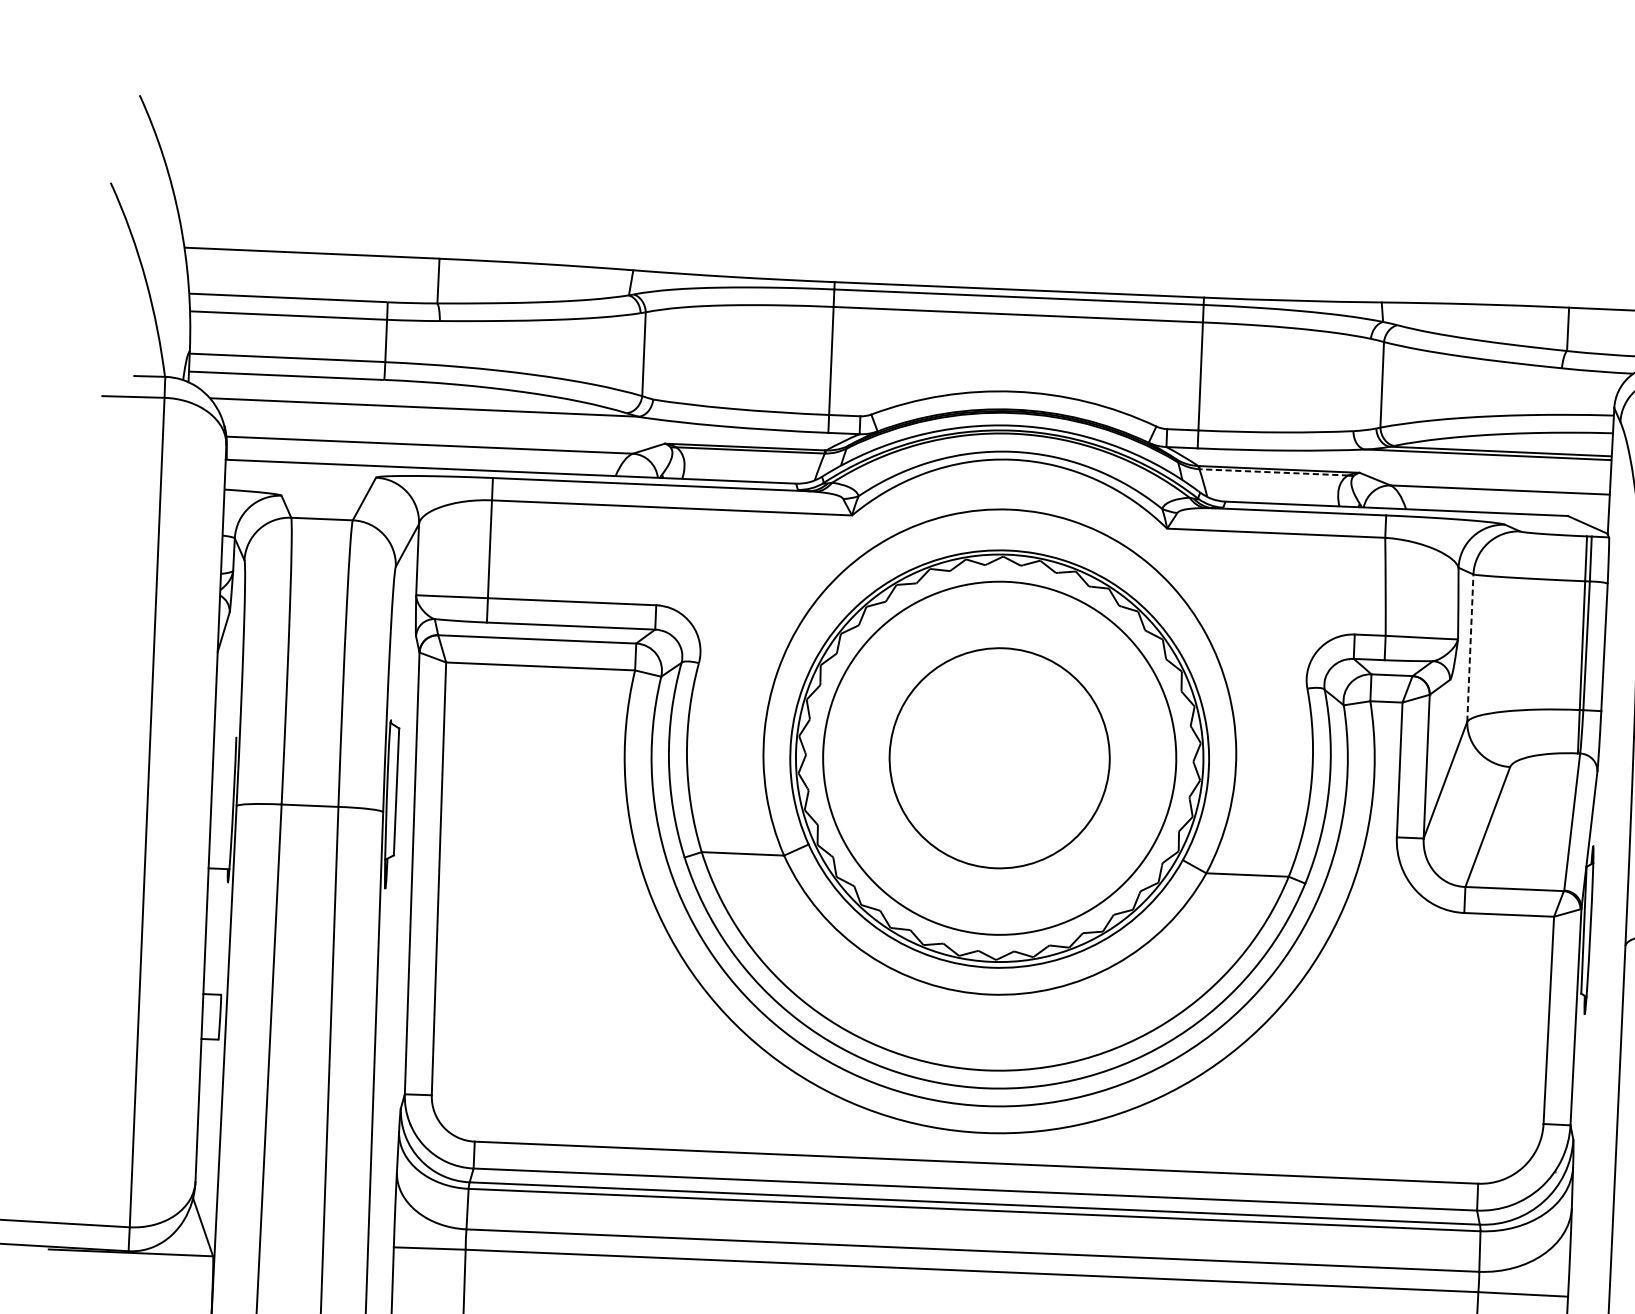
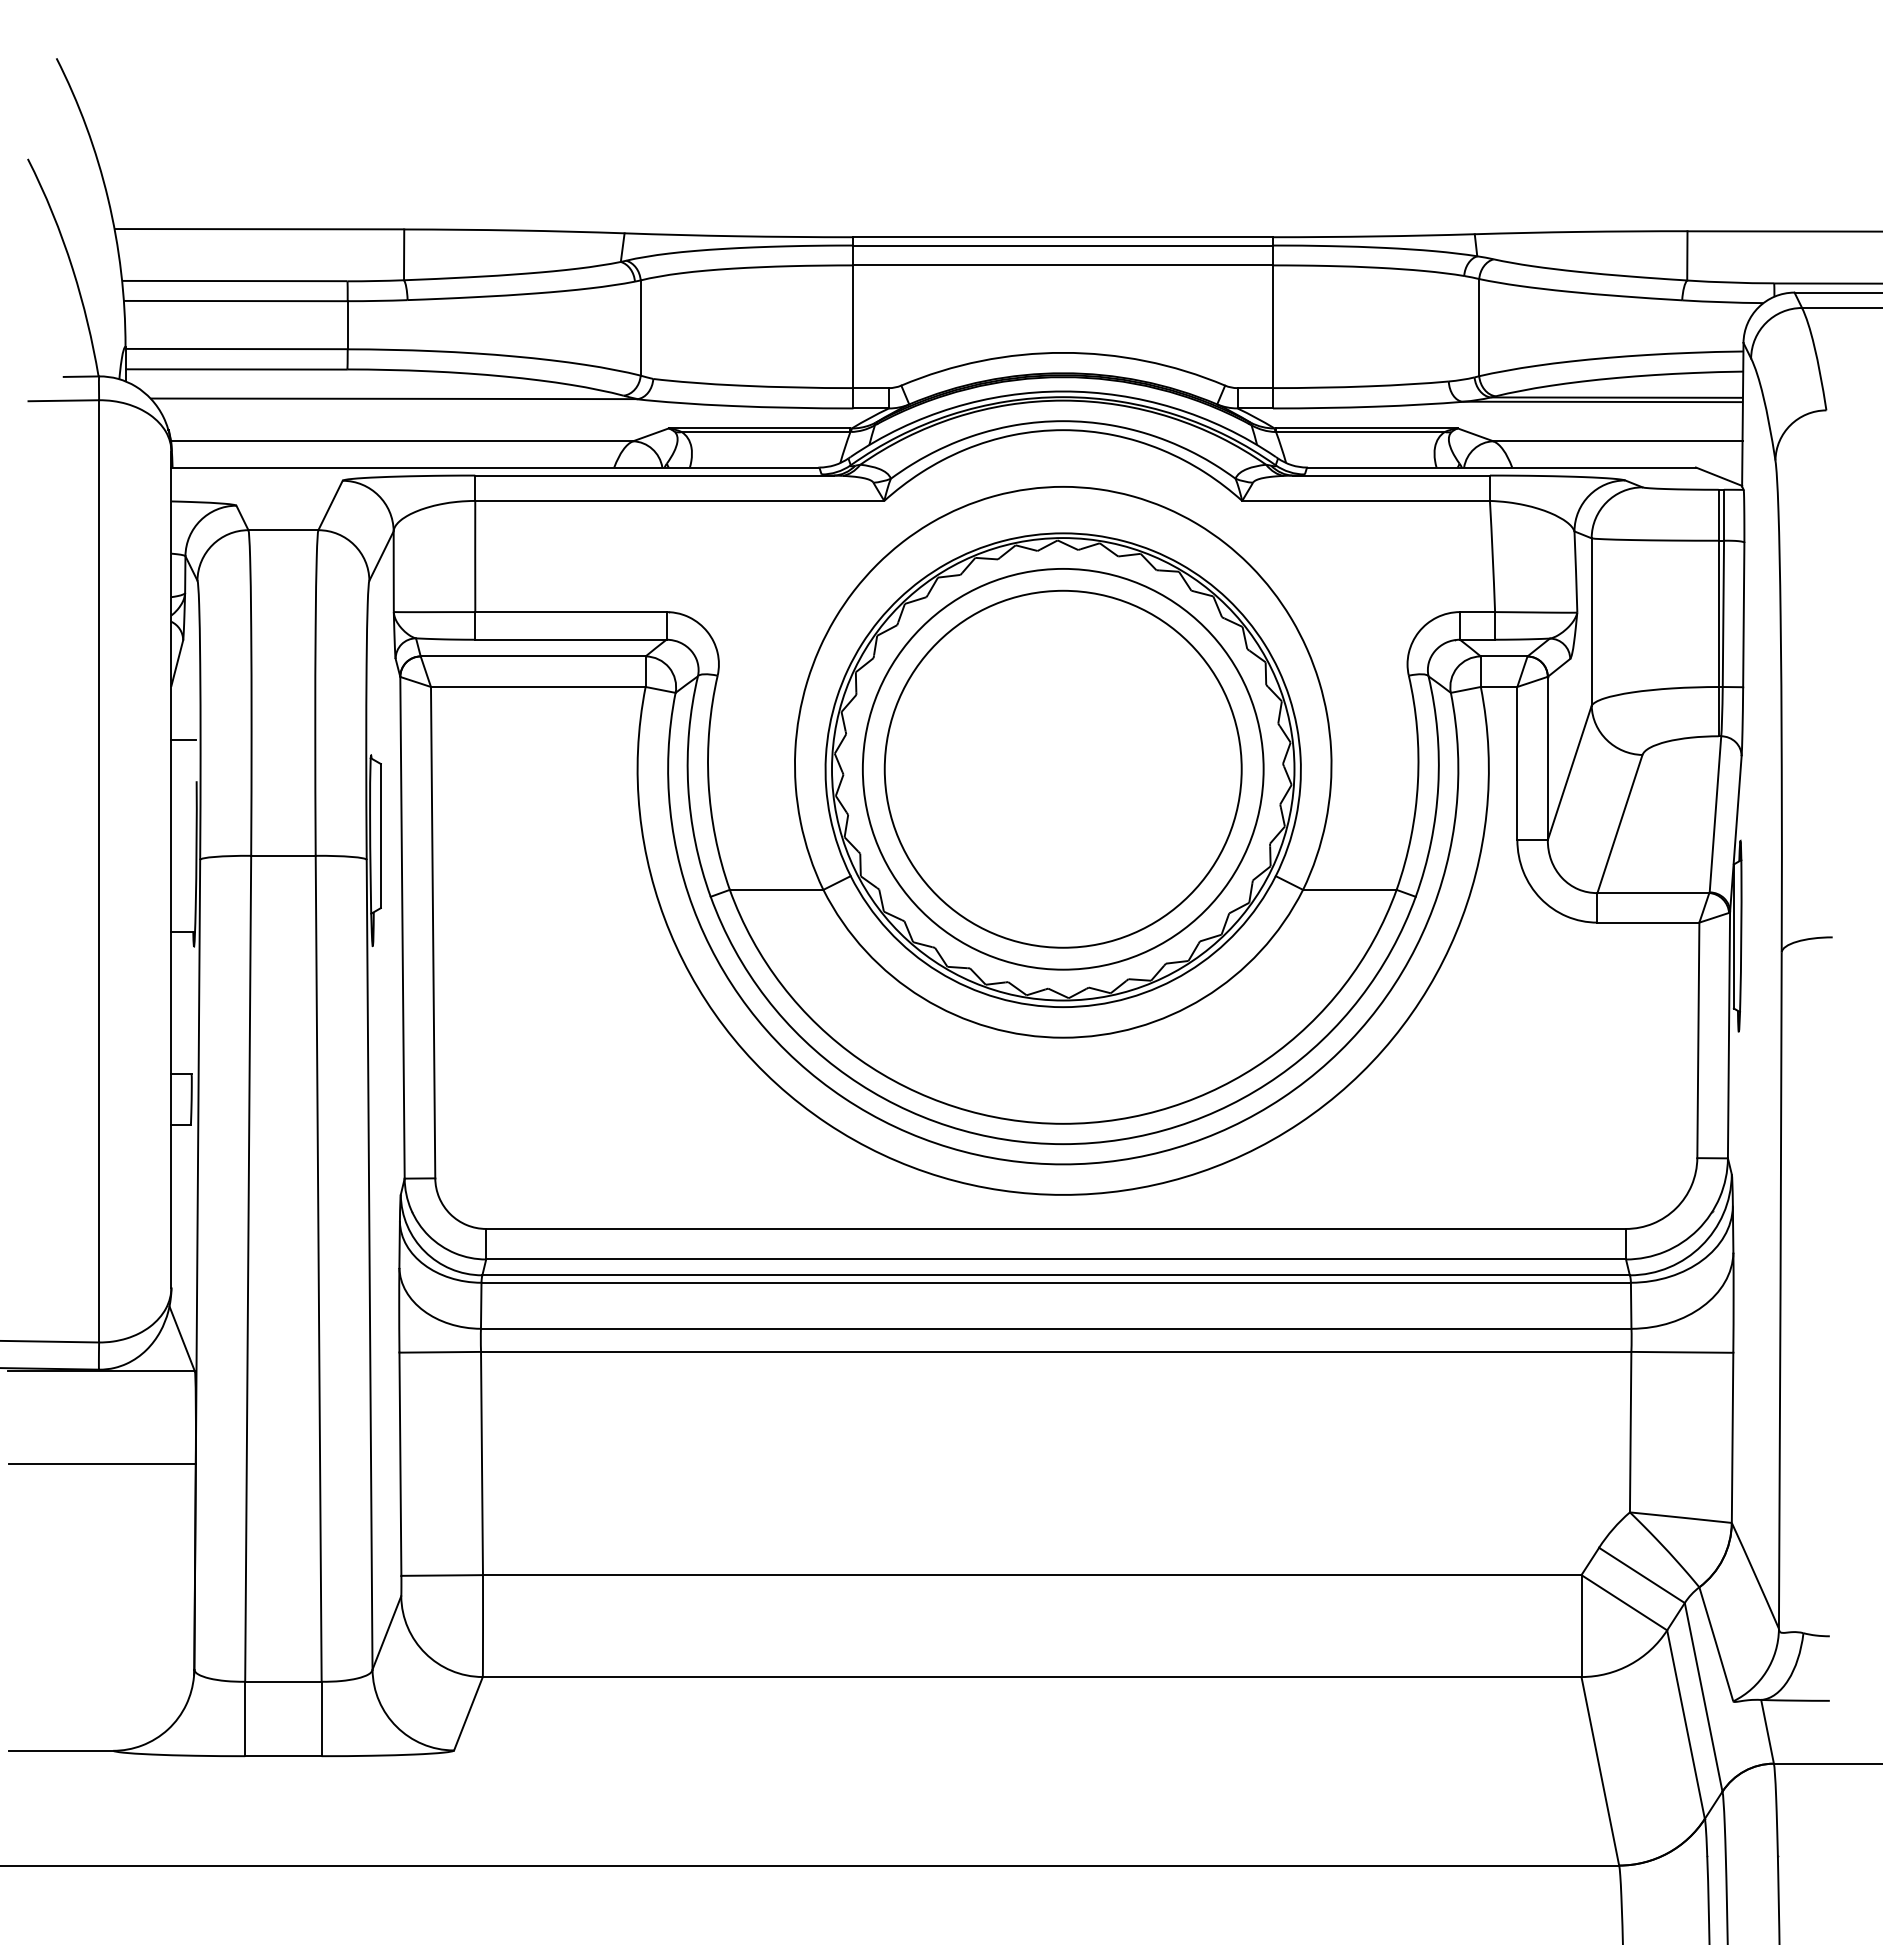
line: (1272, 472) -> (1359, 432), dashed -> solid
line: (1470, 648) -> (1591, 622), dashed -> solid
line: (226, 700) -> (183, 740), added
circle: (999, 757) -> (1062, 768), size x1.43

